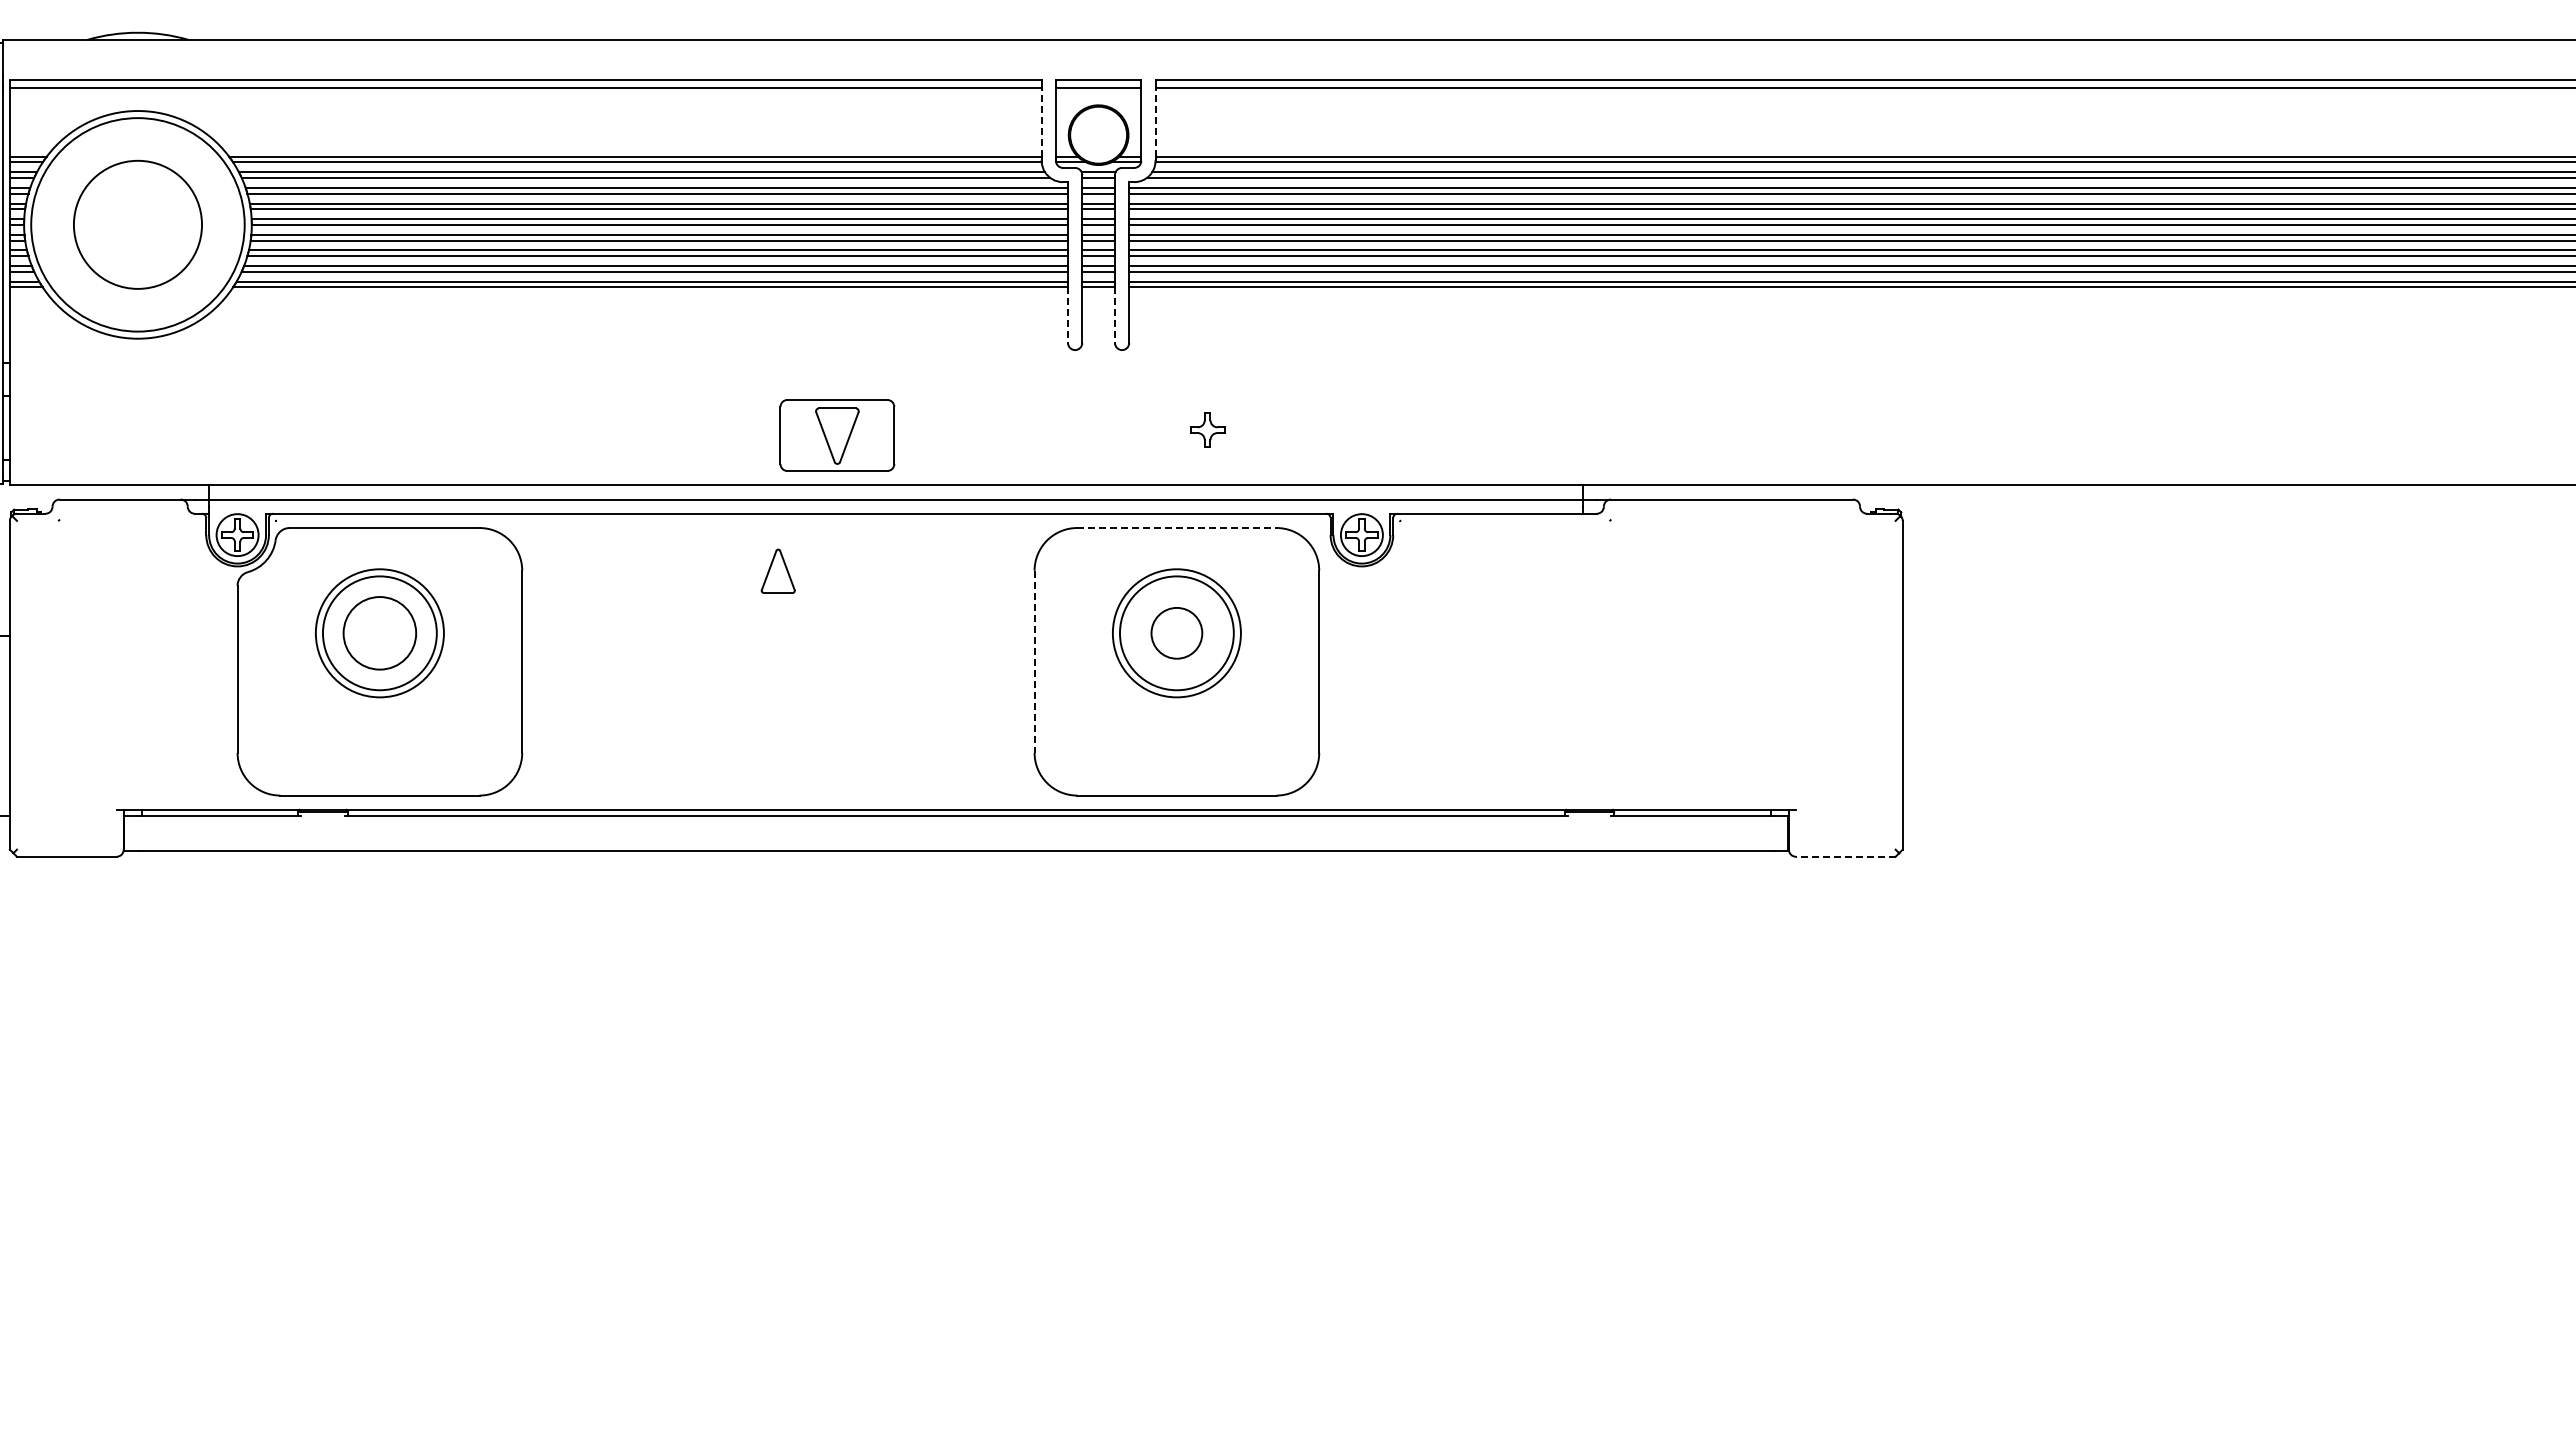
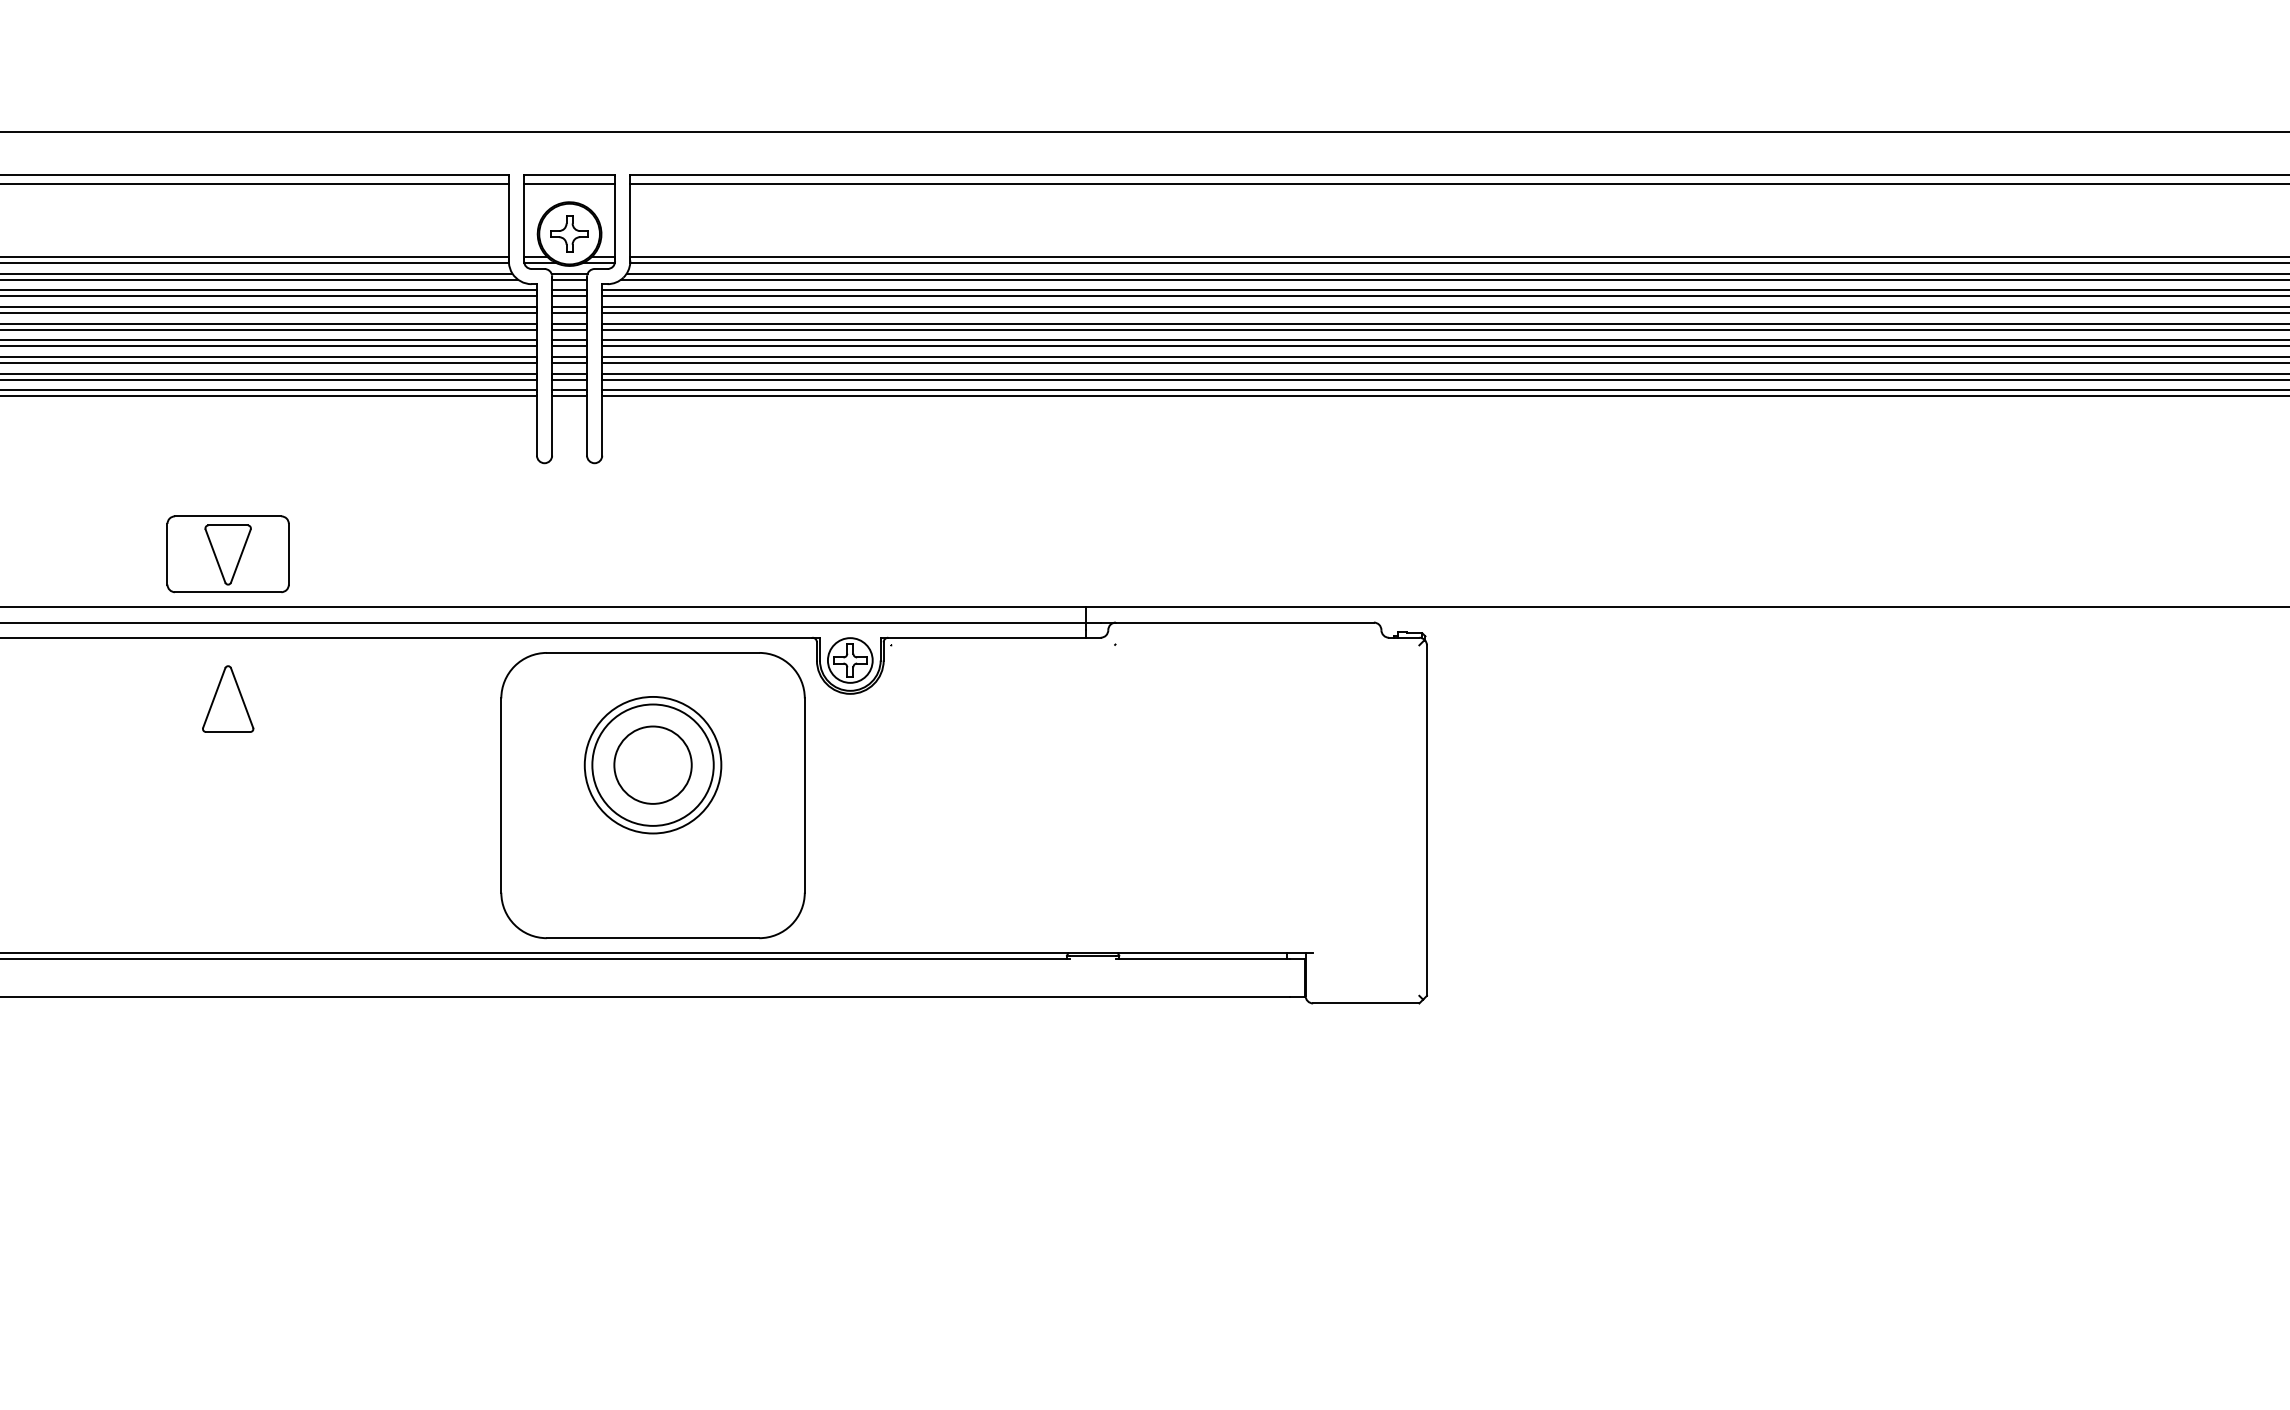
line: (1041, 121) -> (508, 219), dashed -> solid
line: (1155, 121) -> (630, 219), dashed -> solid
line: (1068, 315) -> (537, 426), dashed -> solid
line: (1115, 315) -> (587, 426), dashed -> solid
part: (1207, 429) -> (569, 233), moved
part: (837, 435) -> (228, 554), moved
line: (1176, 528) -> (652, 653), dashed -> solid
part: (777, 570) -> (227, 698), size x1.43
circle: (1176, 633) -> (652, 765), size x1.43
line: (1034, 662) -> (501, 796), dashed -> solid
line: (1845, 856) -> (1365, 1003), dashed -> solid

